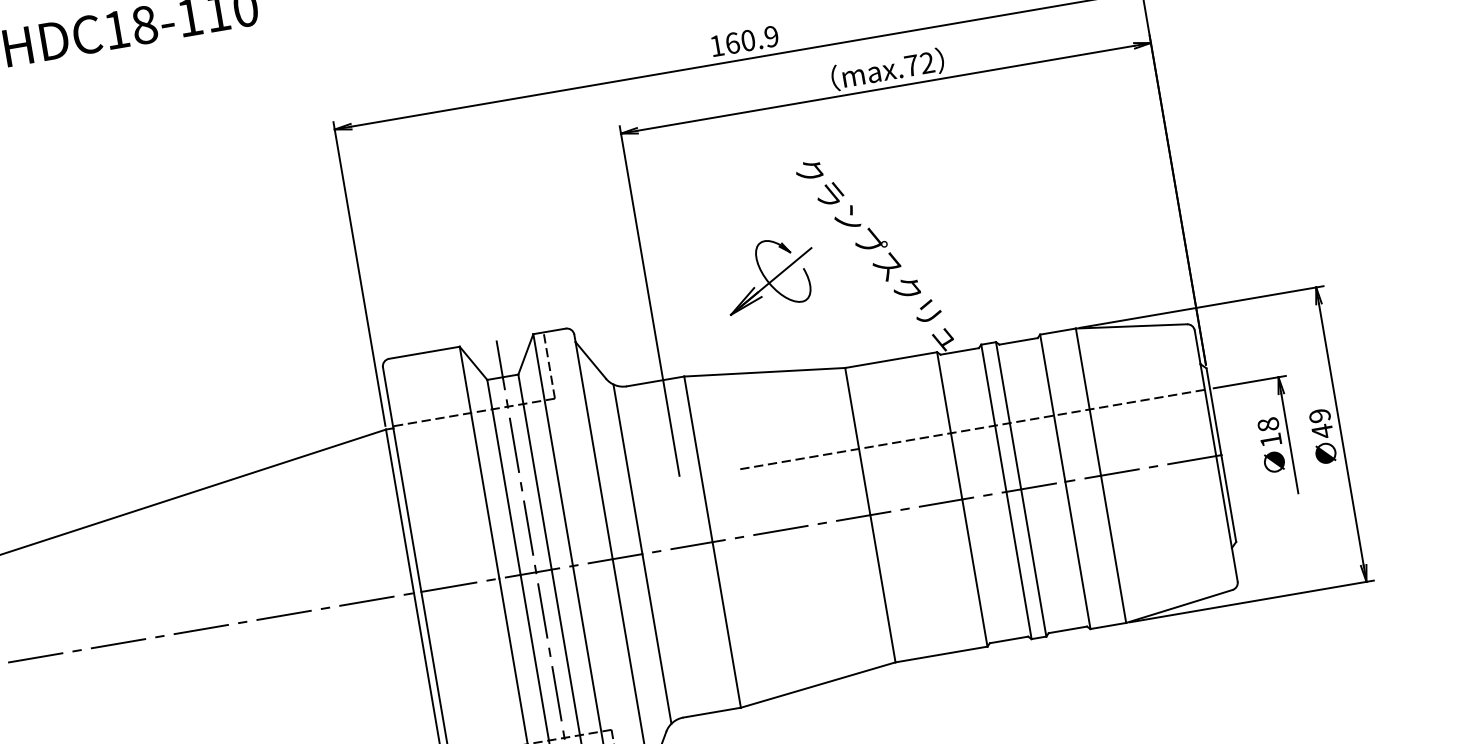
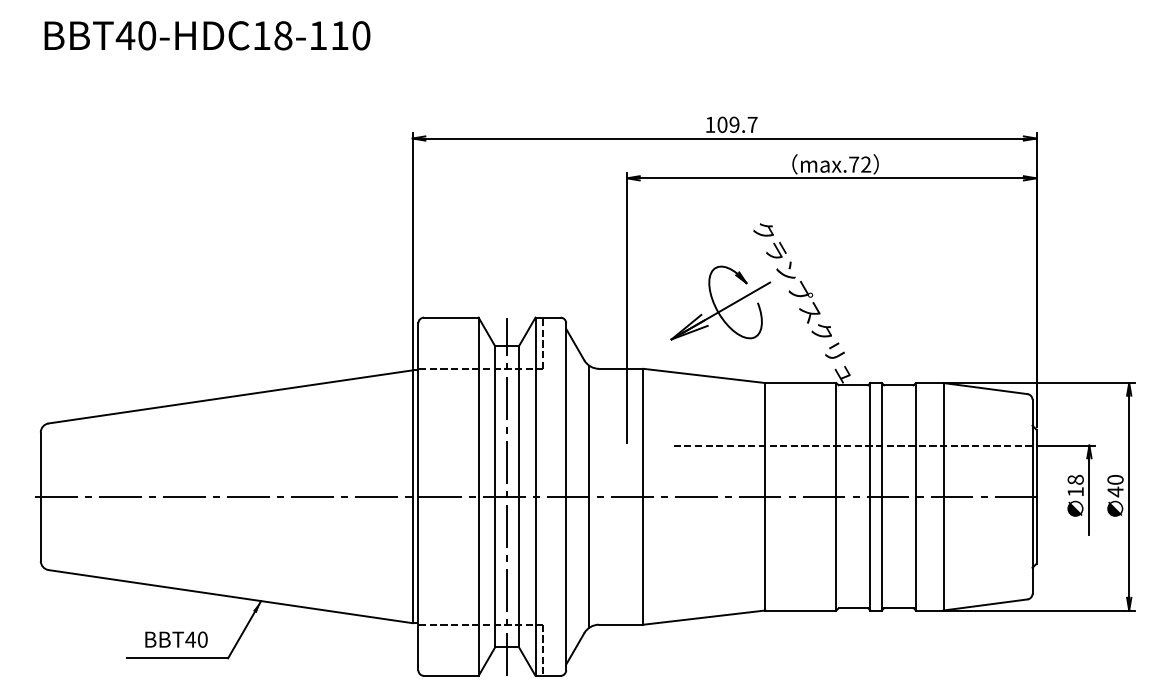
text: (752, 39) -> (737, 124), 160.9 -> 109.7
part: (769, 273) -> (720, 302), size x1.43
text: (1319, 415) -> (1115, 479), 49 -> 40

